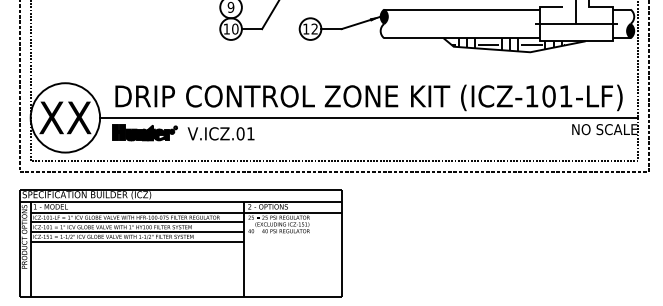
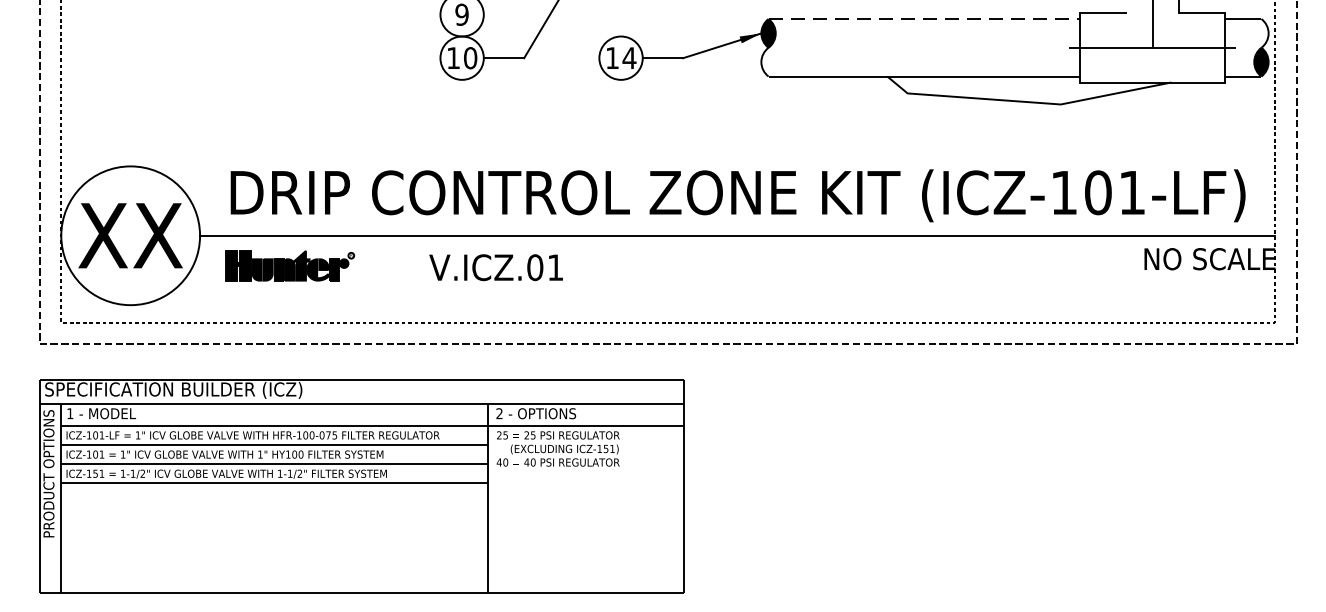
line: (462, 9) -> (925, 18), solid -> dashed
text: (314, 28) -> (628, 56), 12 -> 14
hatch: (508, 44) -> (1017, 88), removed
text: (220, 133) -> (494, 266), moved

